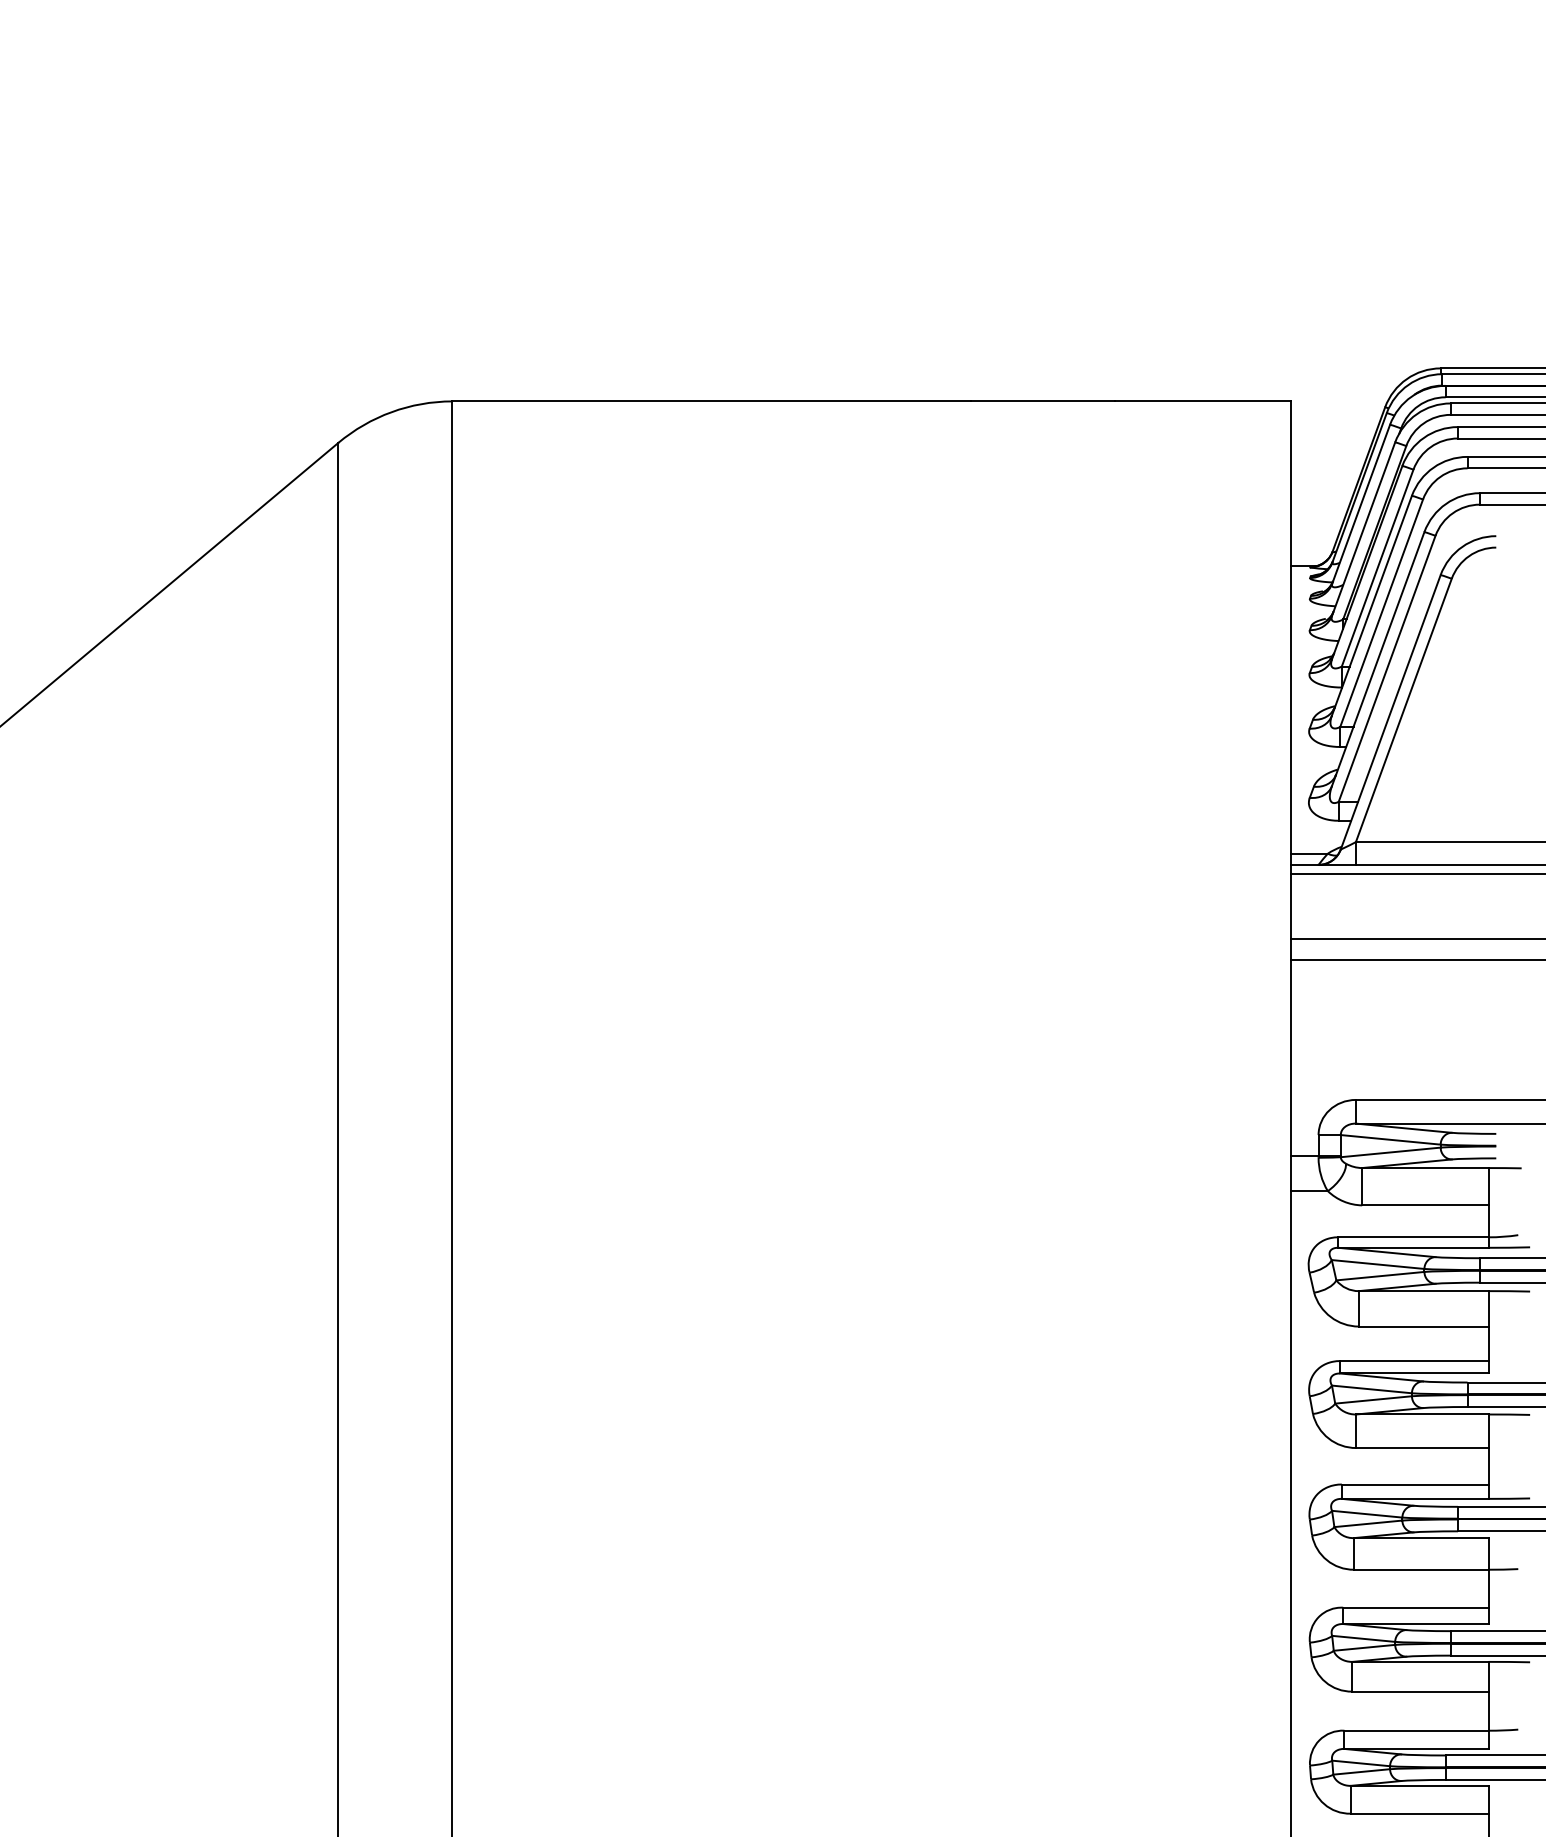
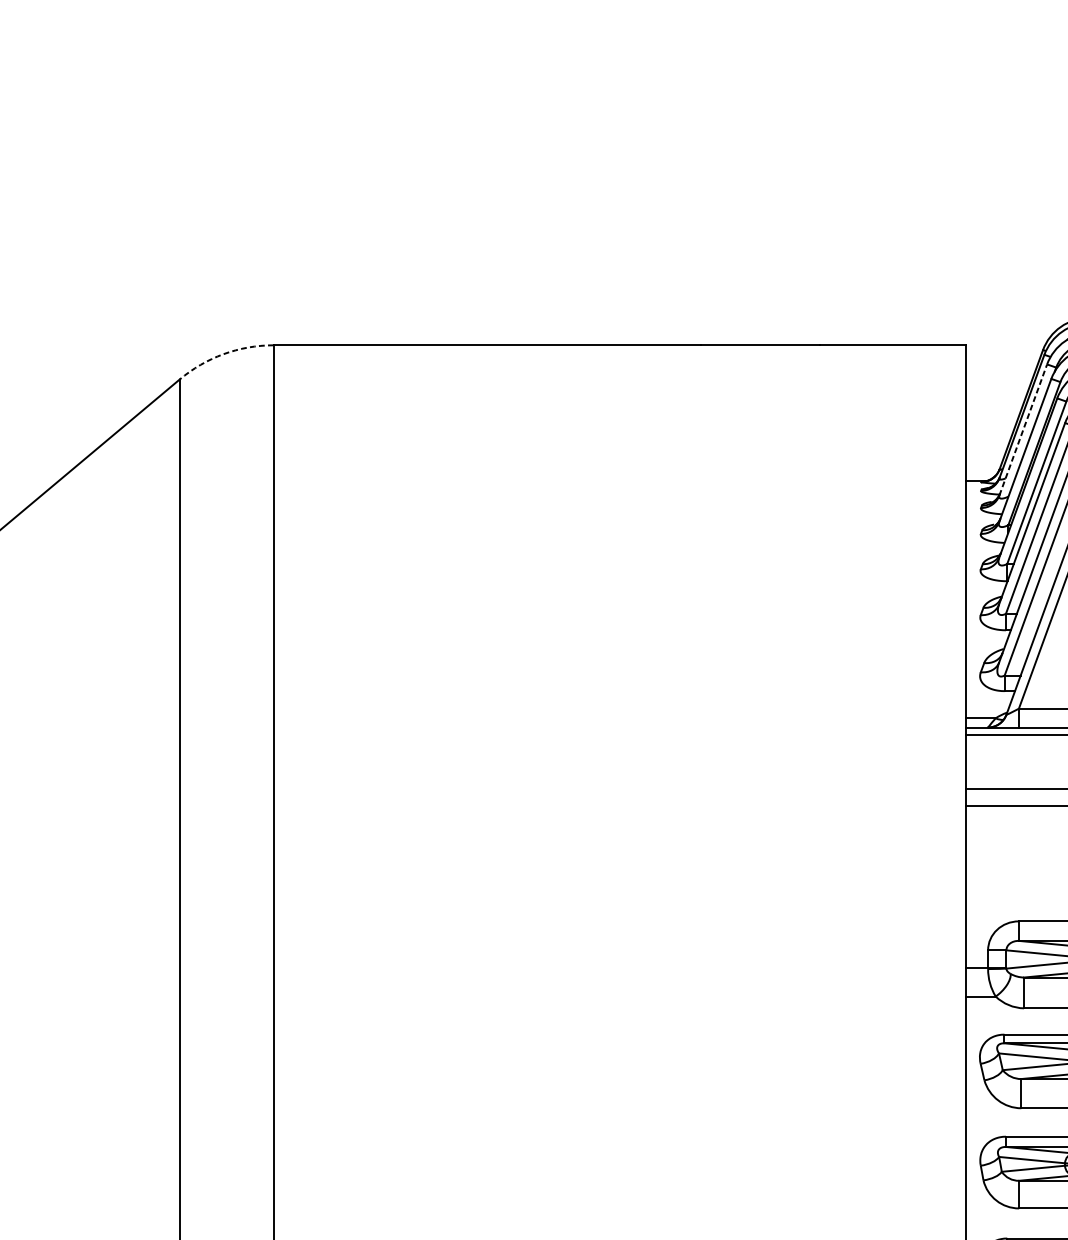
arc: (391, 412) -> (223, 354), solid -> dashed
line: (1361, 504) -> (1023, 430), solid -> dashed

